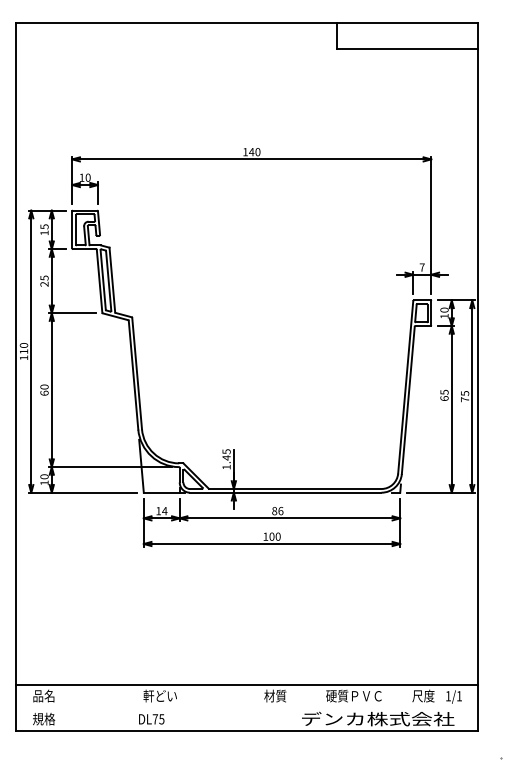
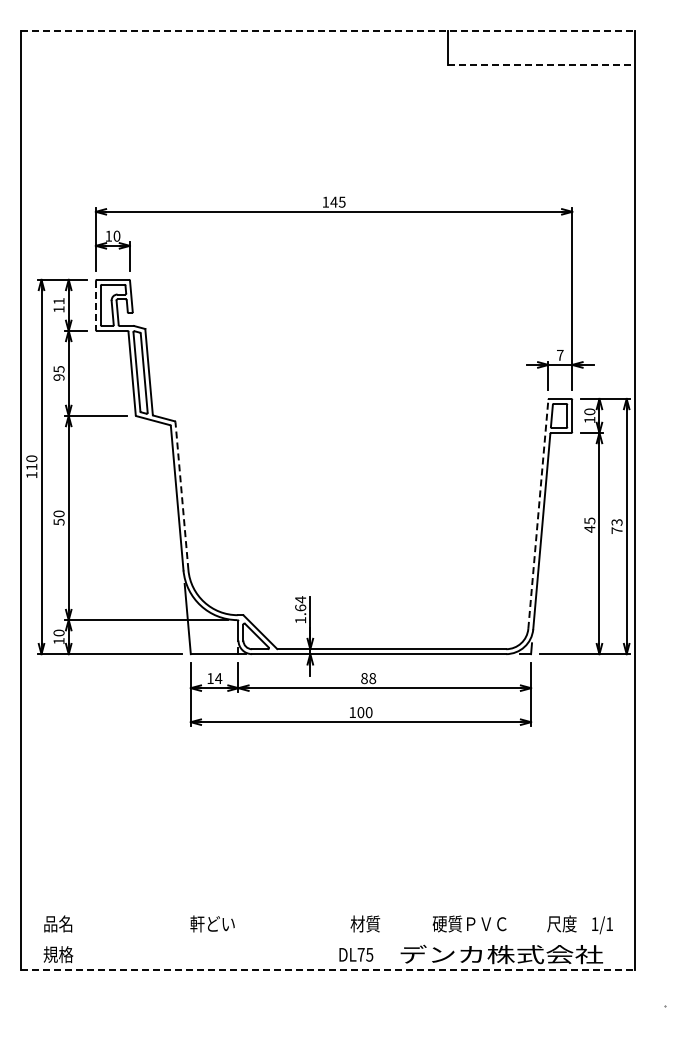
line: (247, 23) -> (328, 31), solid -> dashed
line: (408, 49) -> (541, 65), solid -> dashed
text: (257, 151) -> (341, 201), 140 -> 145
text: (44, 226) -> (58, 301), 15 -> 11
line: (71, 229) -> (95, 305), solid -> dashed
text: (44, 284) -> (59, 377), 25 -> 95
line: (136, 373) -> (181, 495), solid -> dashed
line: (405, 387) -> (538, 514), solid -> dashed
text: (44, 392) -> (58, 521), 60 -> 50
text: (464, 393) -> (616, 522), 75 -> 73
text: (444, 398) -> (589, 528), 65 -> 45
text: (226, 454) -> (300, 603), 1.45 -> 1.64
text: (280, 511) -> (372, 678), 86 -> 88
line: (246, 684) -> (327, 908), removed
text: (151, 719) -> (356, 954), moved
line: (247, 731) -> (328, 970), solid -> dashed

